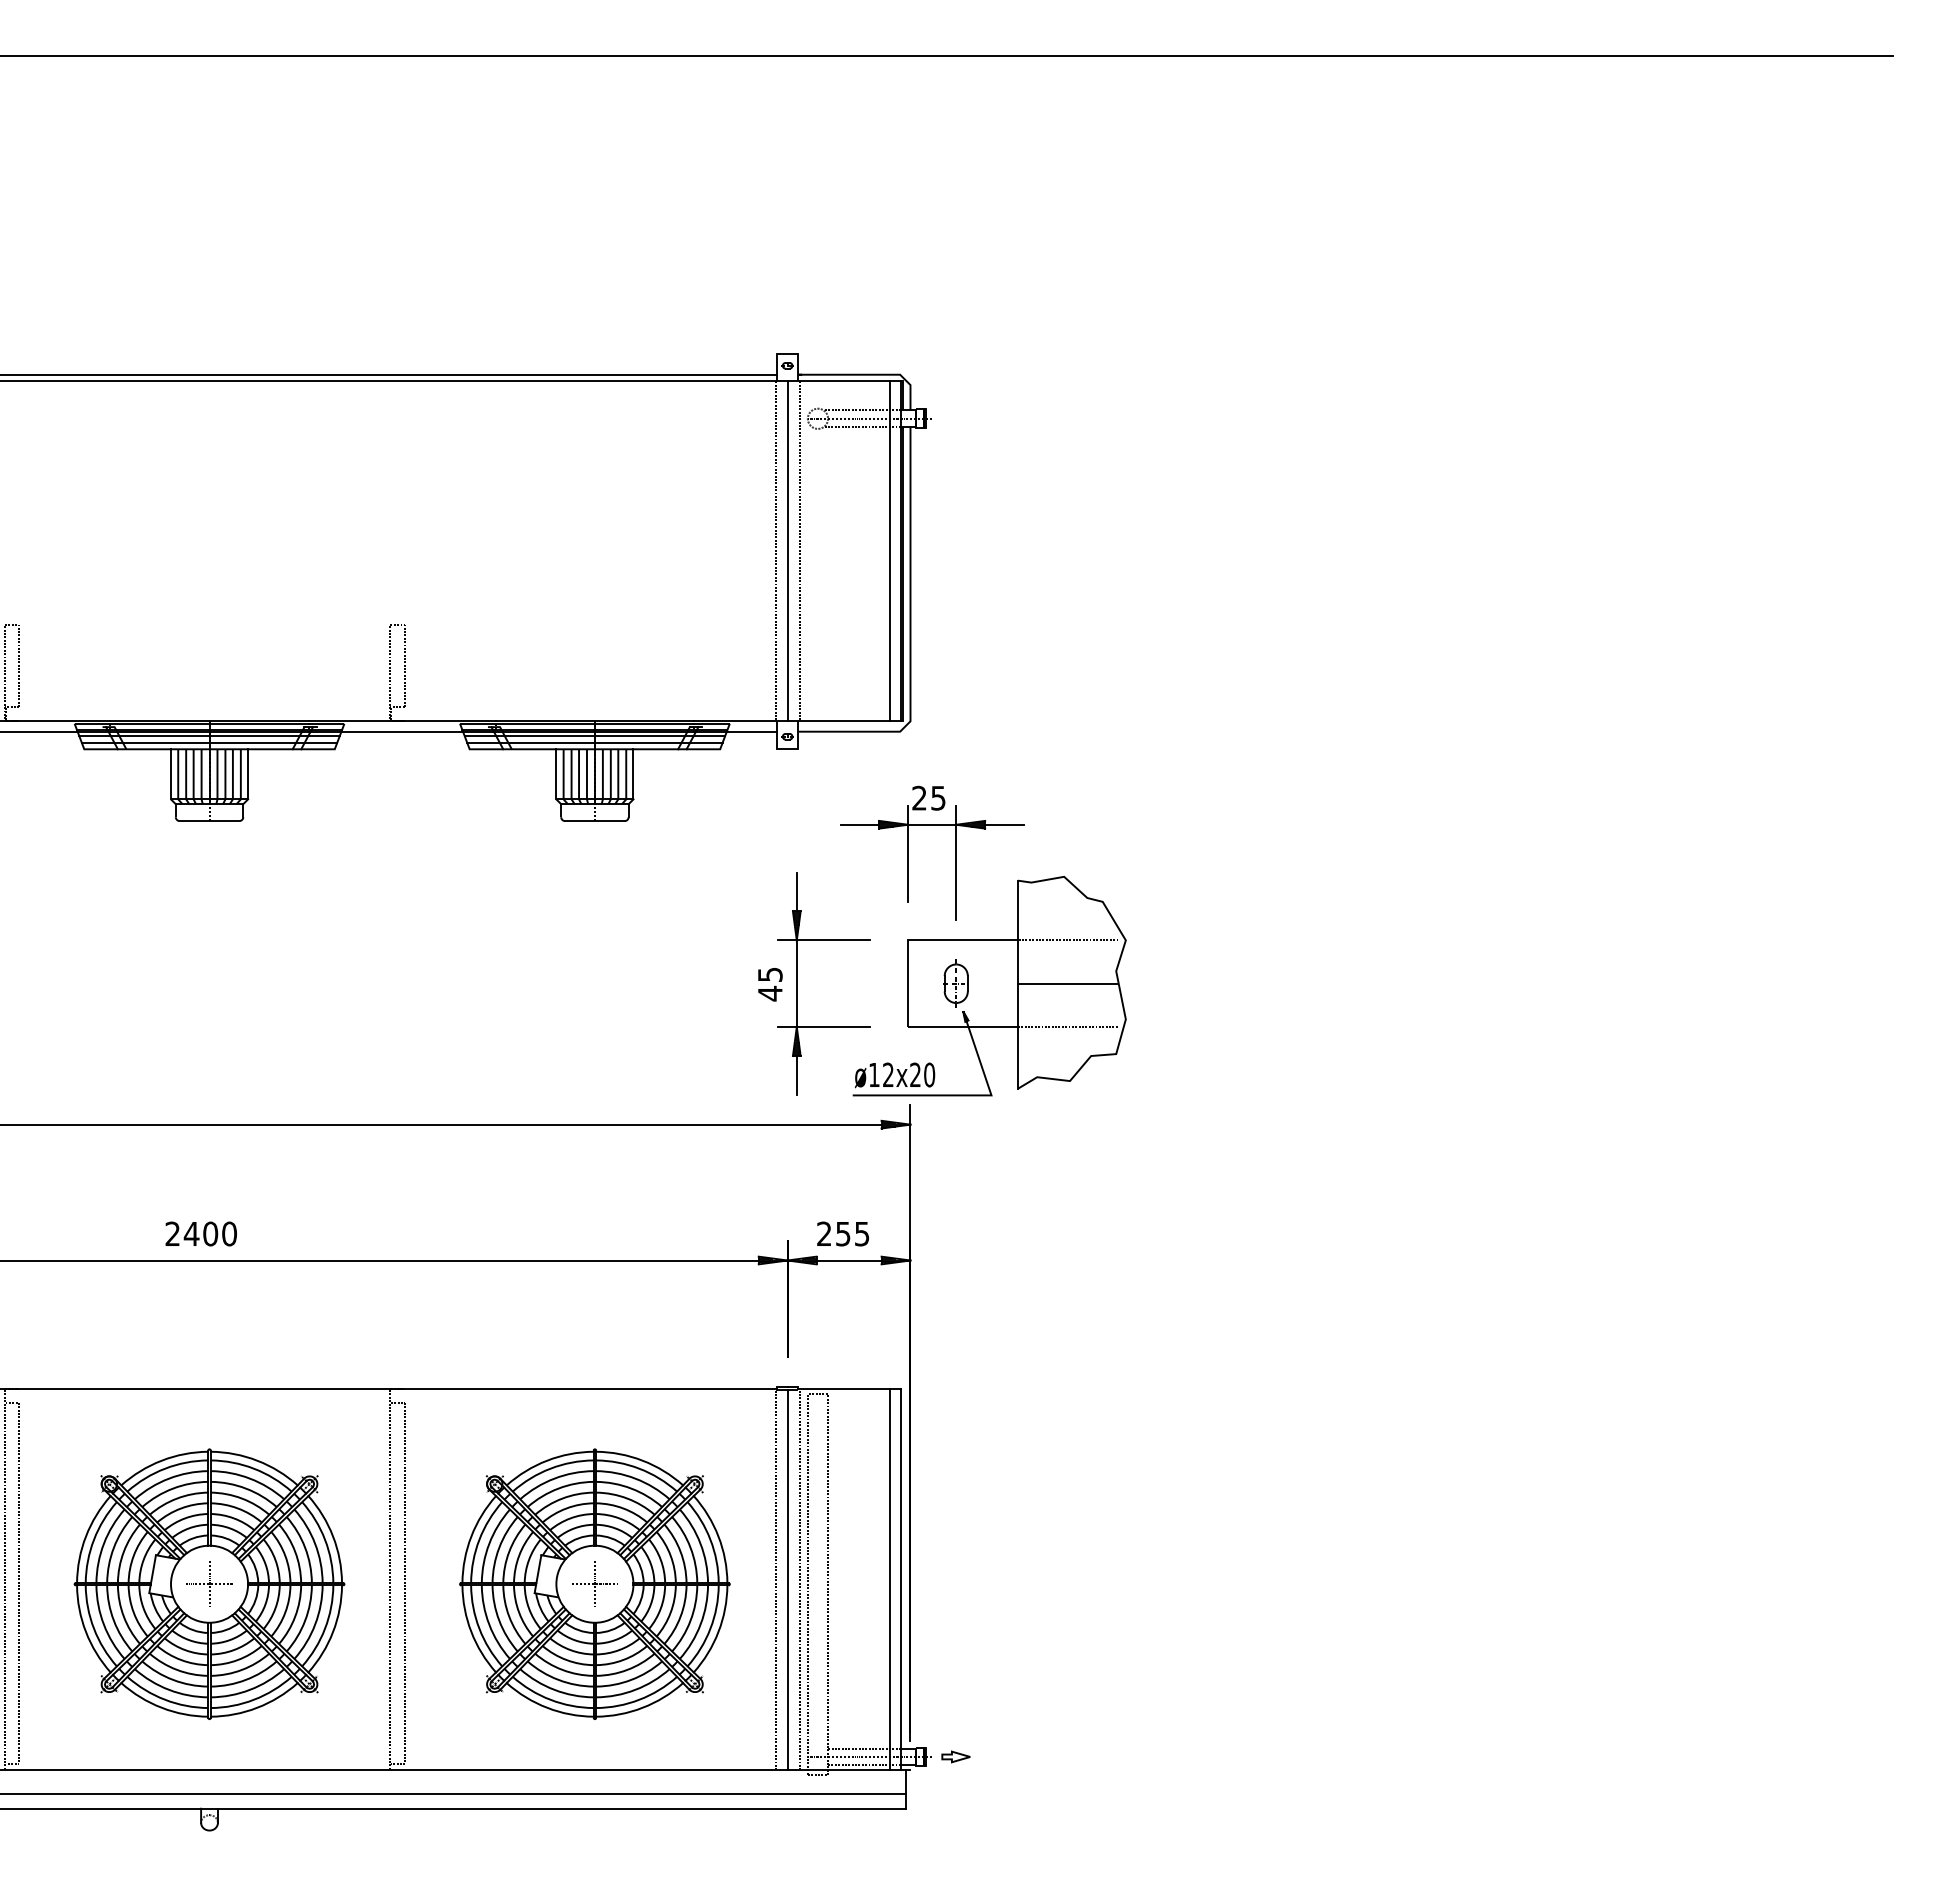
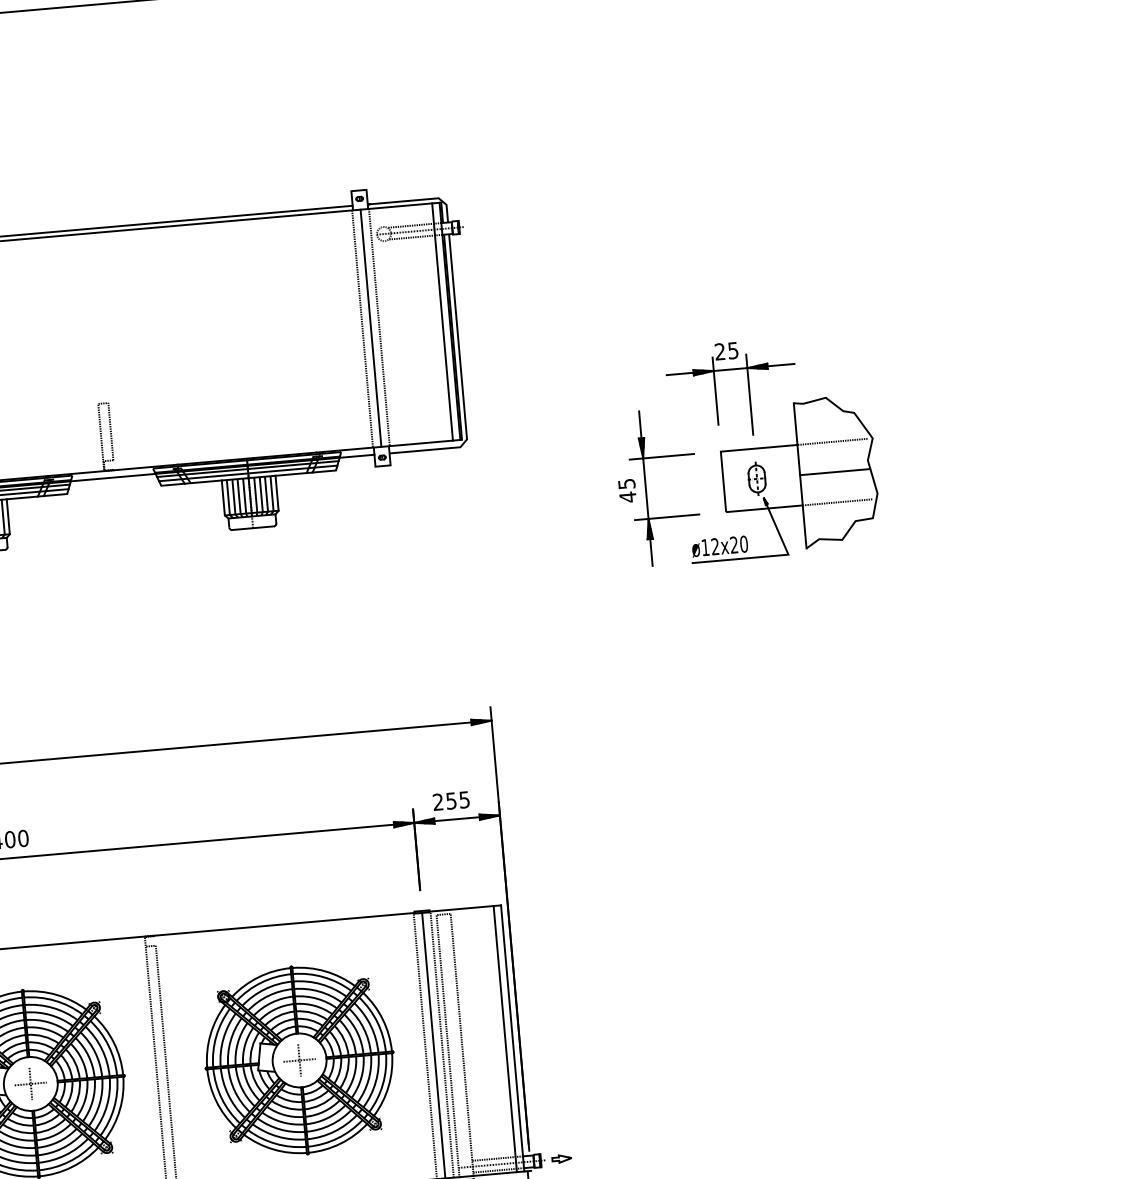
part: (942, 940) -> (744, 449), moved

